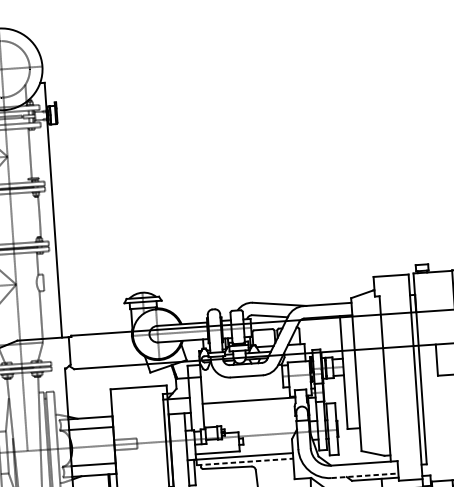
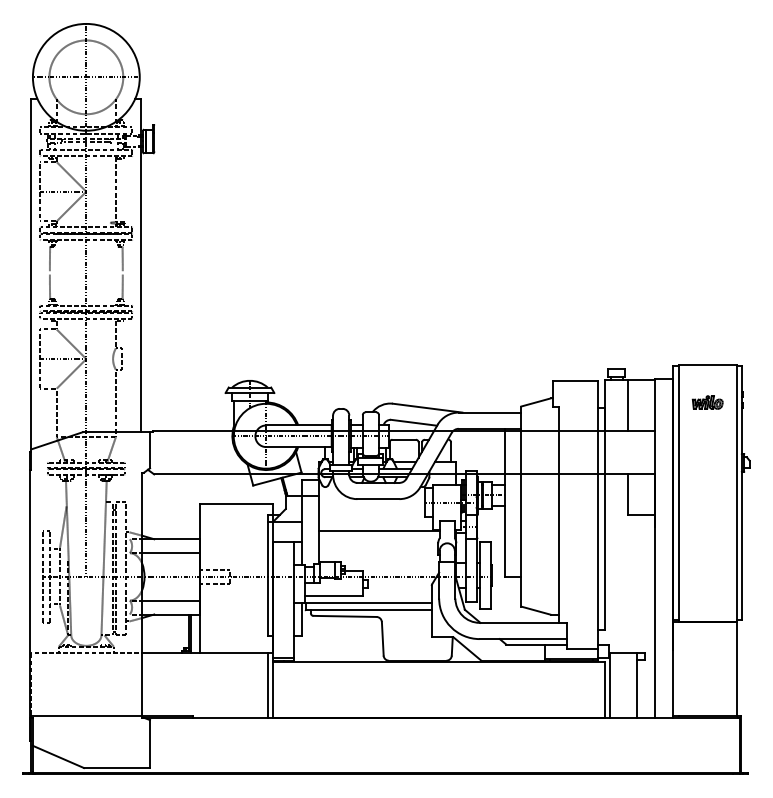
line: (432, 291) -> (627, 404), added
line: (244, 462) -> (368, 610), dashed -> solid
line: (364, 476) -> (523, 639), dashed -> solid

